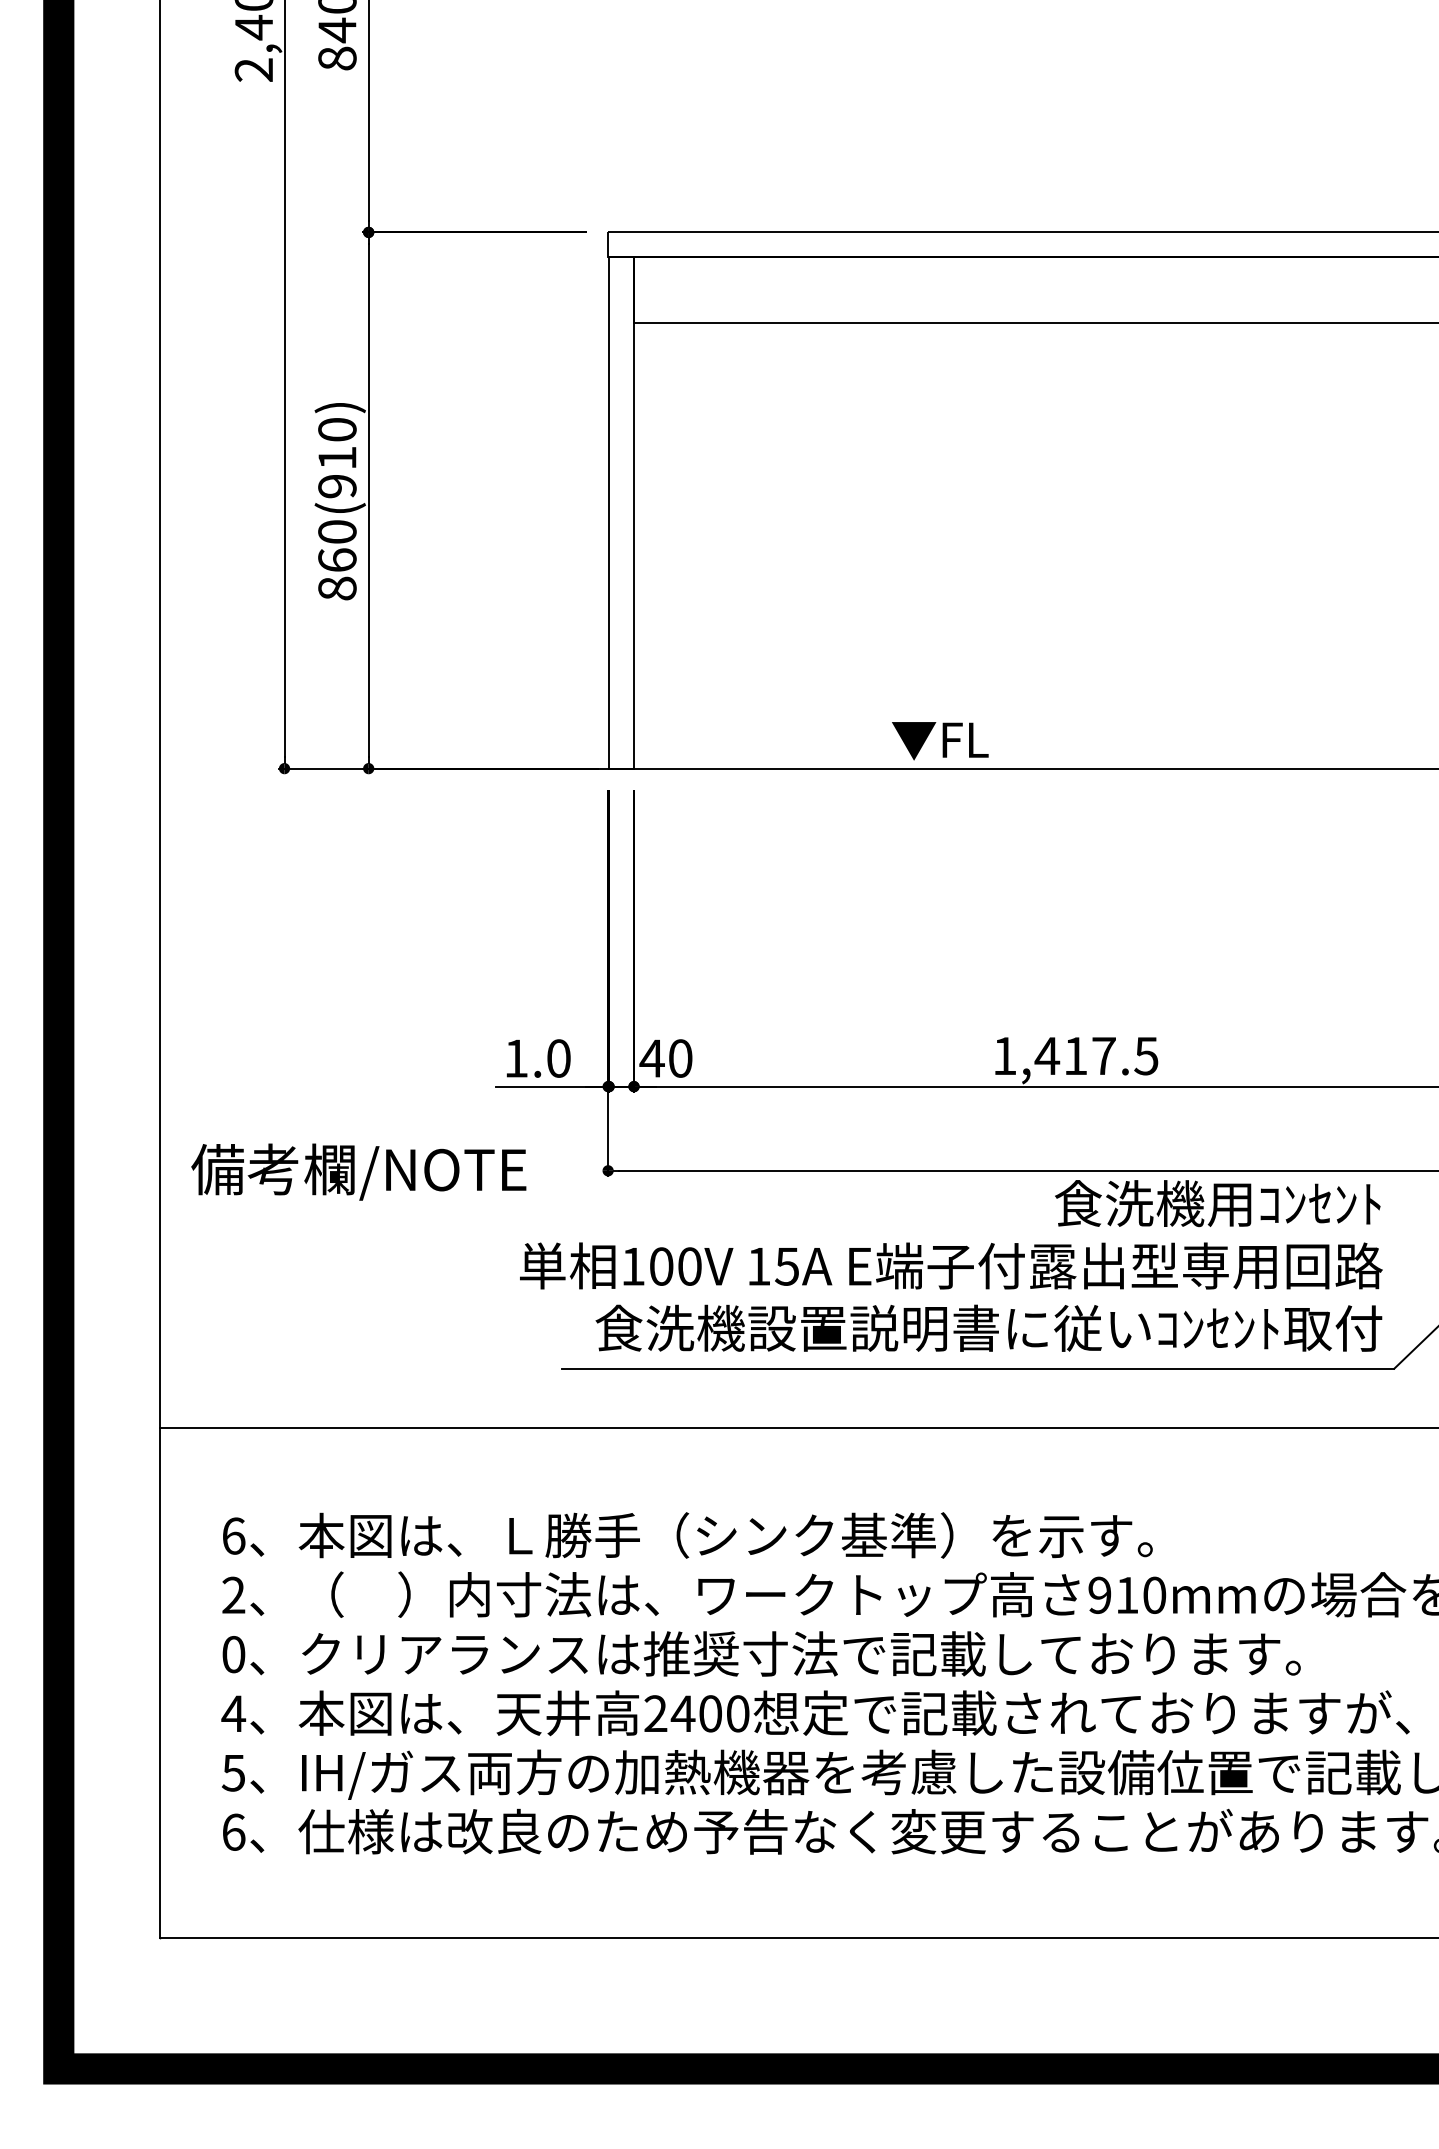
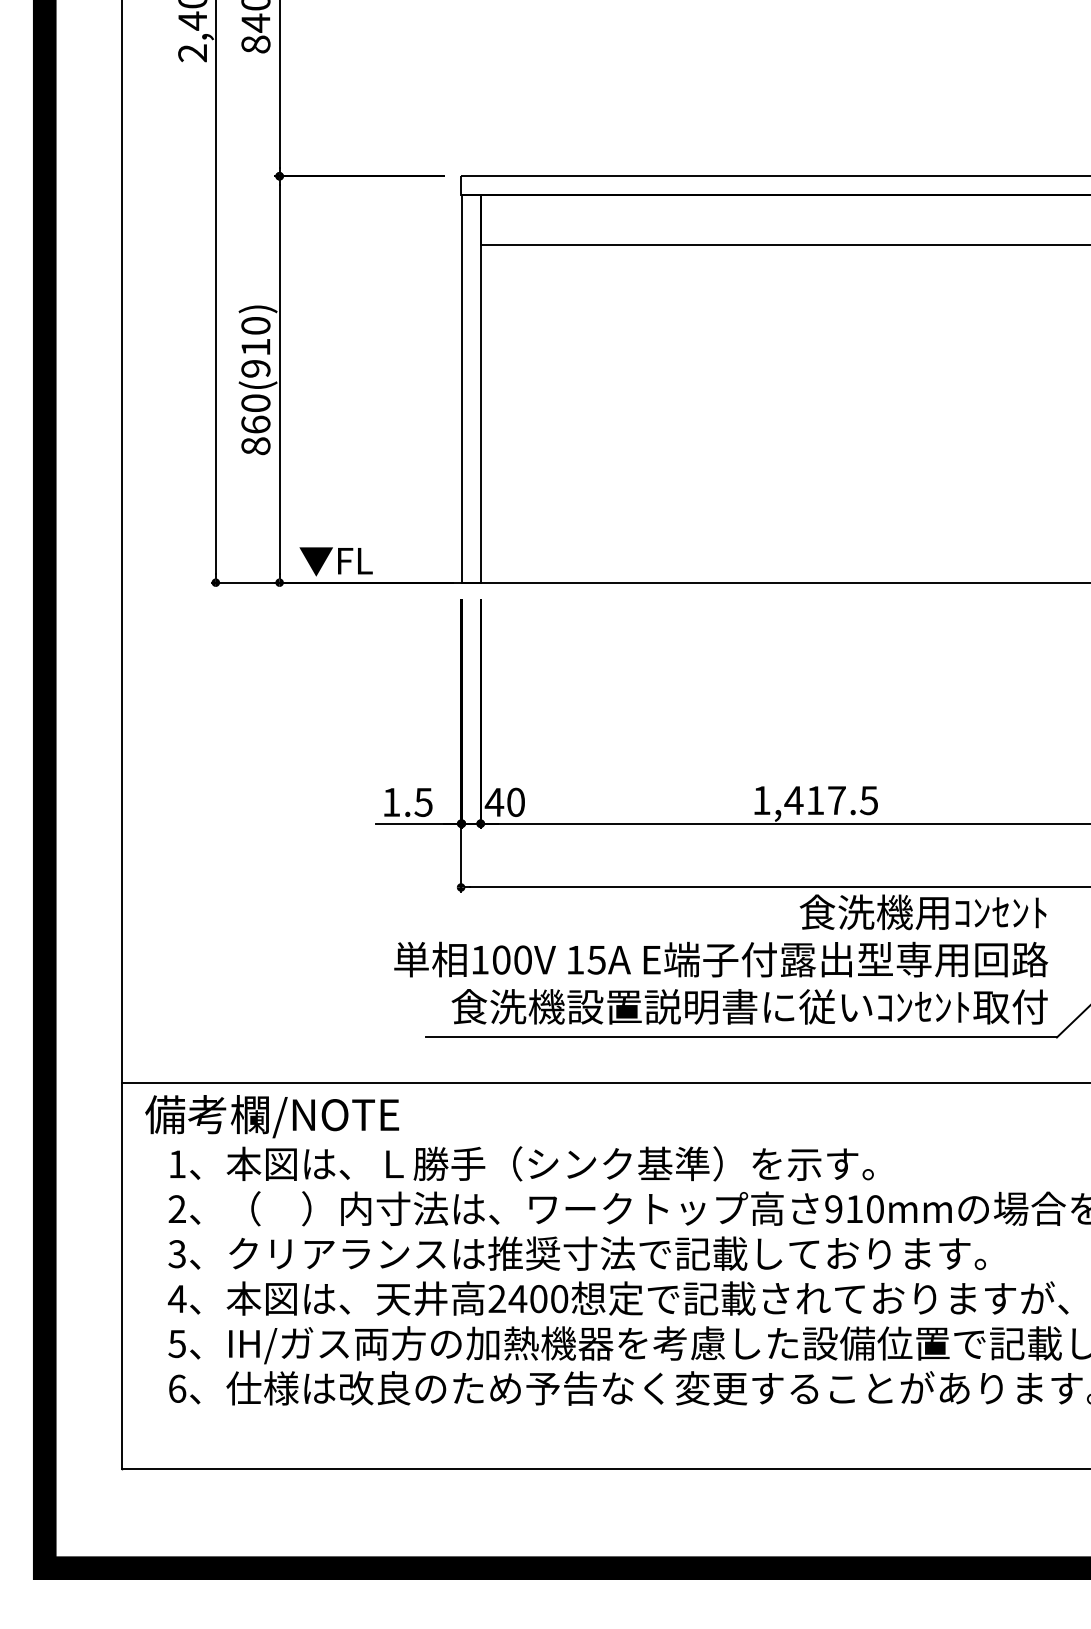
text: (940, 741) -> (336, 562), moved
text: (558, 1058) -> (423, 802), 1.0 -> 1.5
text: (358, 1171) -> (271, 1116), moved
text: (234, 1535) -> (177, 1163), 6 -> 1
text: (233, 1654) -> (177, 1254), 0 -> 3

